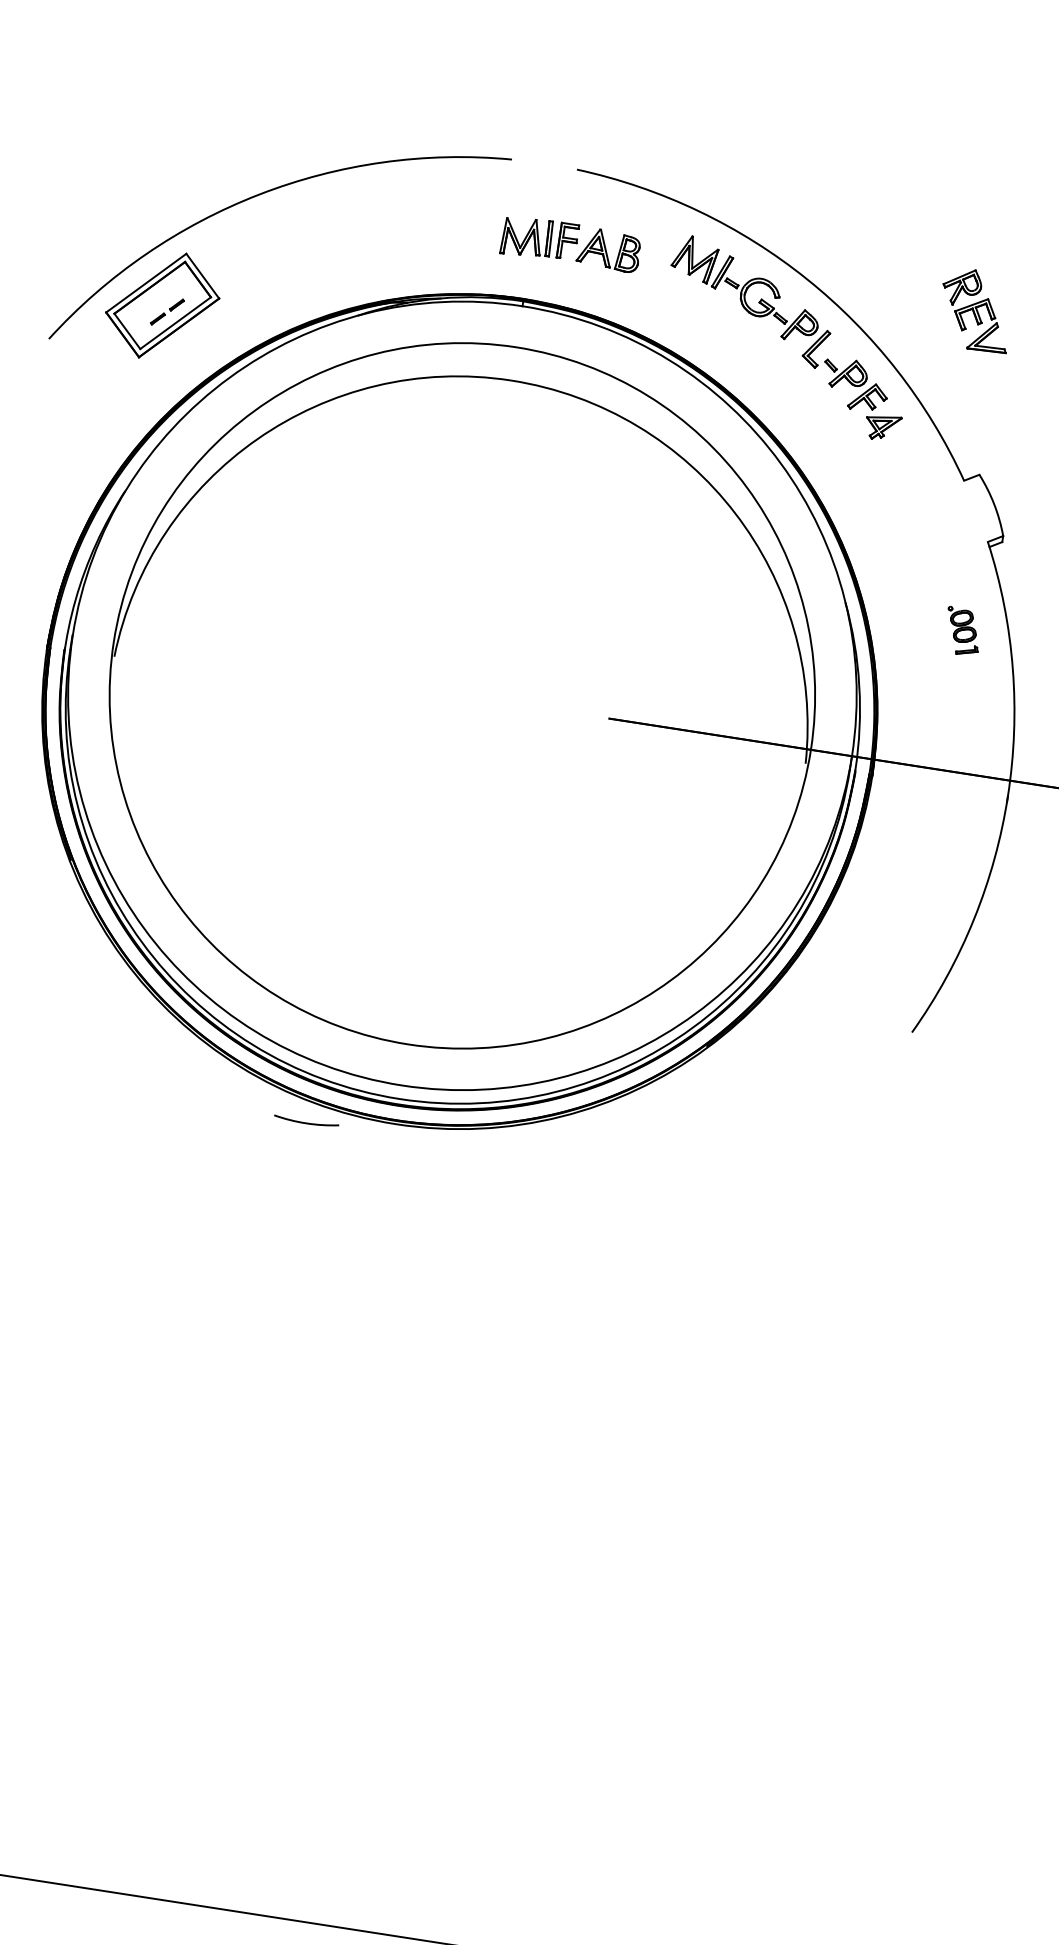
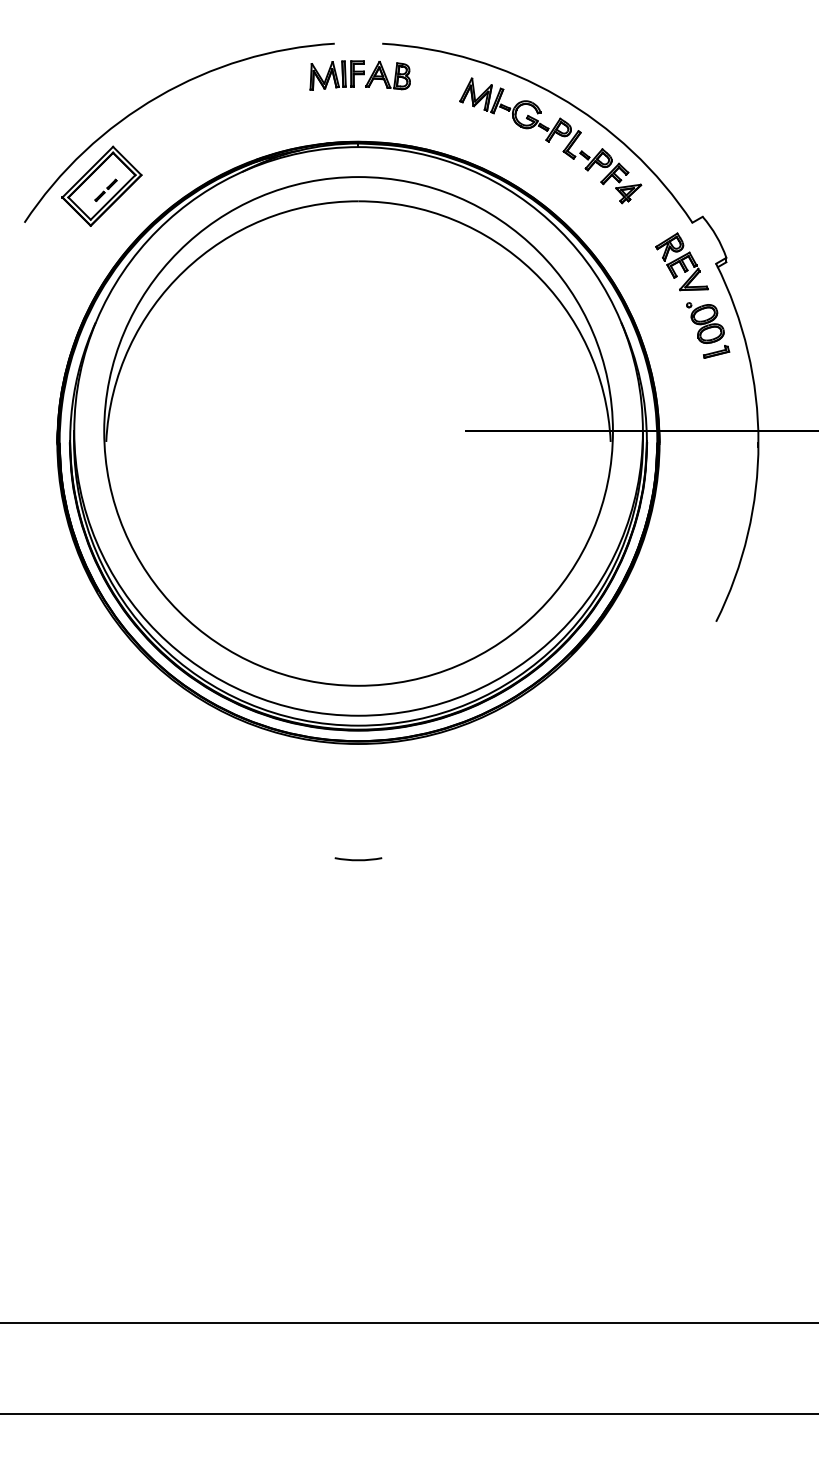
part: (570, 244) -> (359, 75), moved
part: (975, 309) -> (681, 261), moved
part: (963, 631) -> (708, 330), size x1.67
arc: (306, 1122) -> (358, 859), moved

